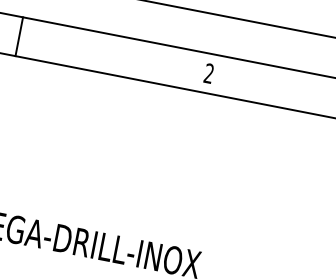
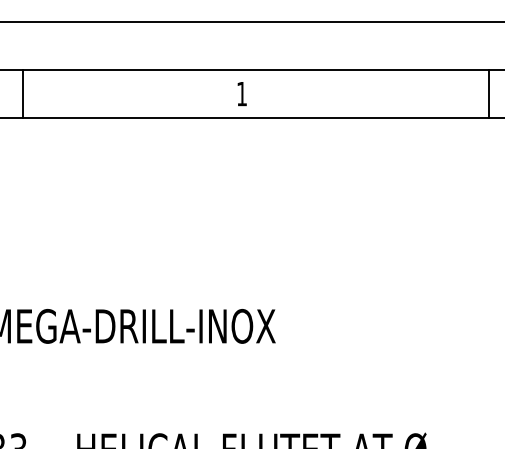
line: (19, 36) -> (22, 93), moved
text: (208, 73) -> (241, 93), 2 -> 1

